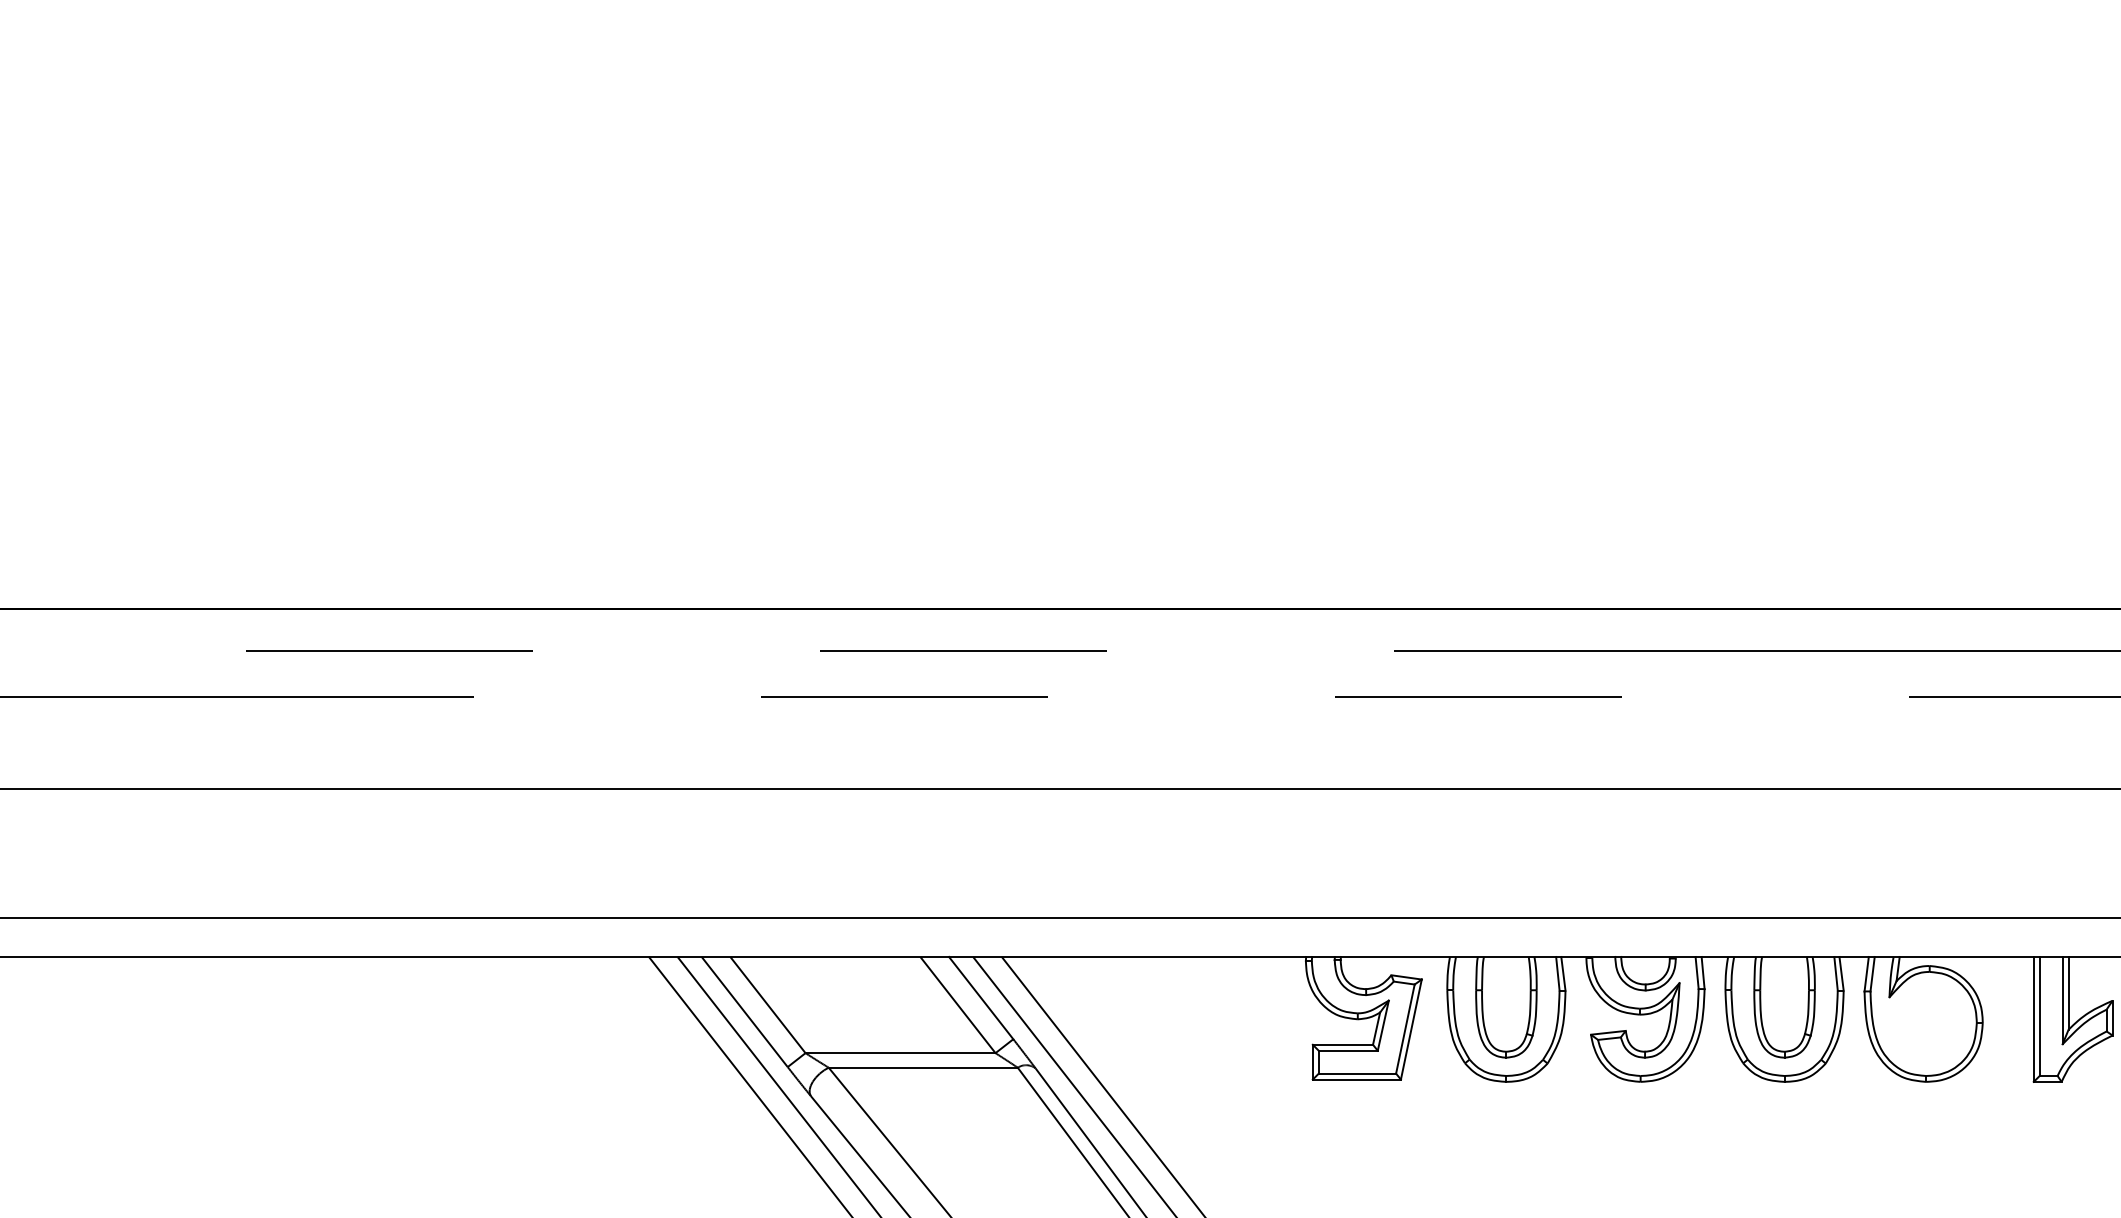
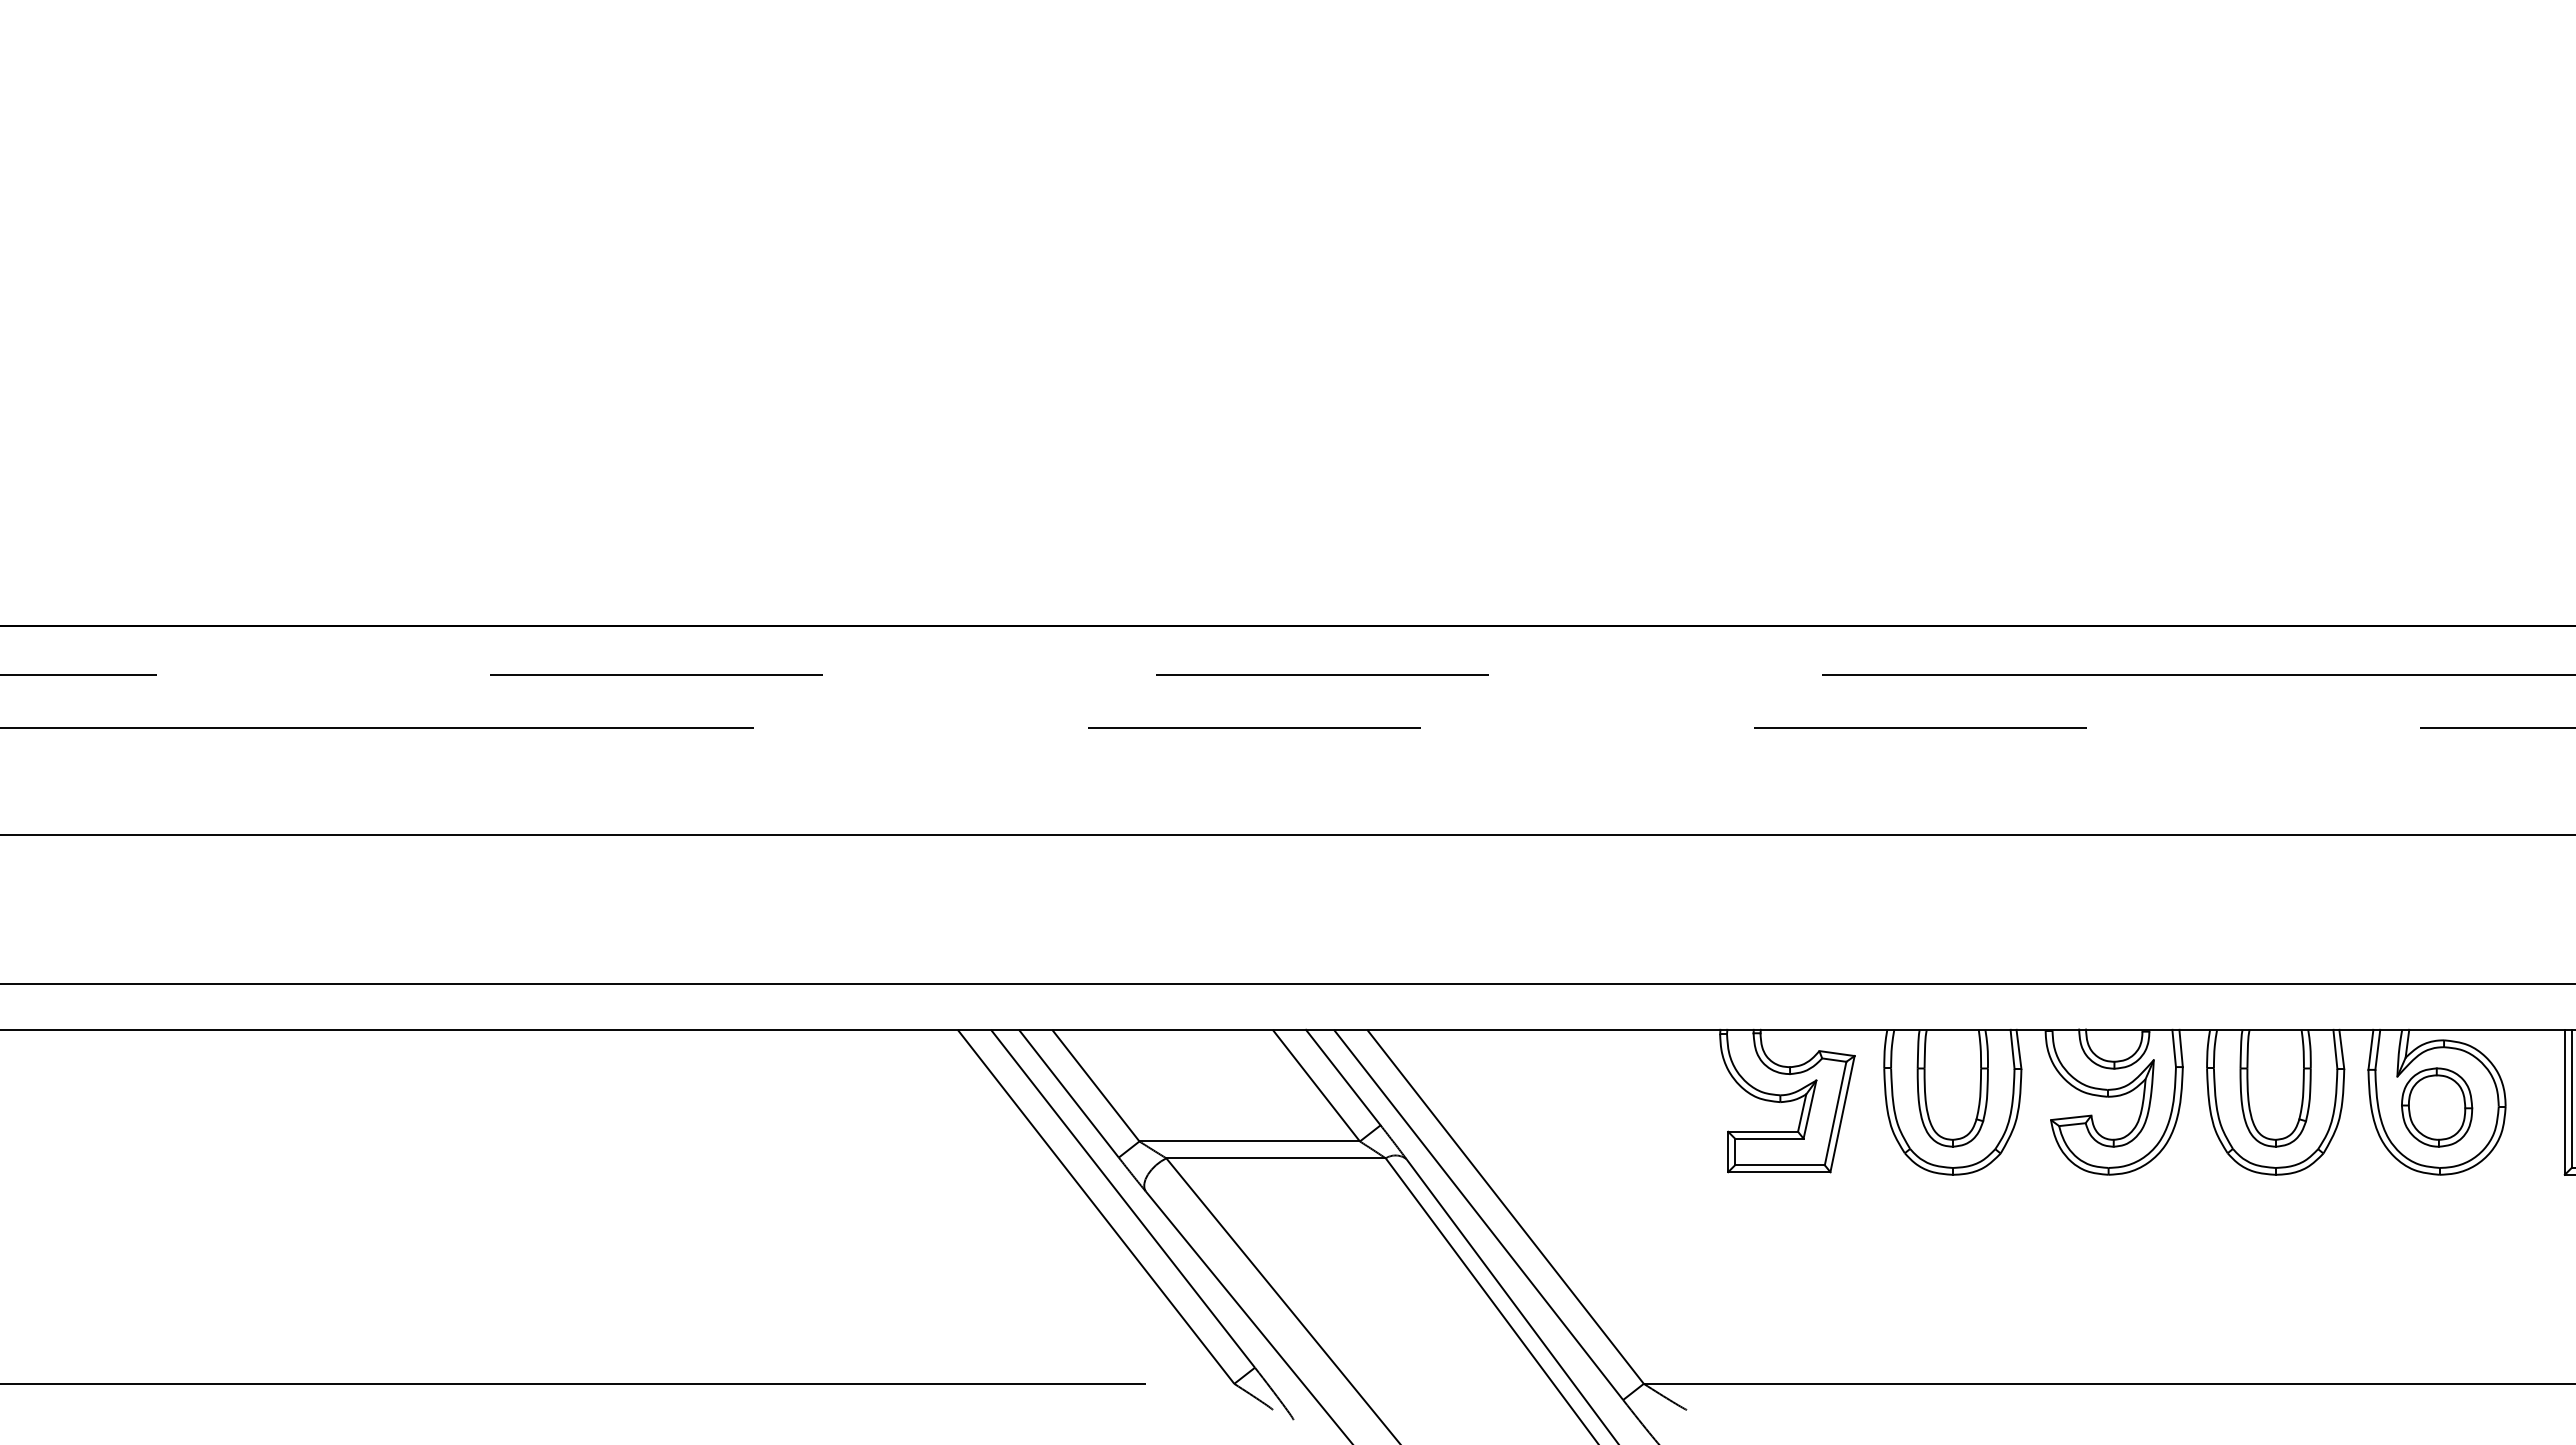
part: (1924, 1023) -> (2437, 1107), added

